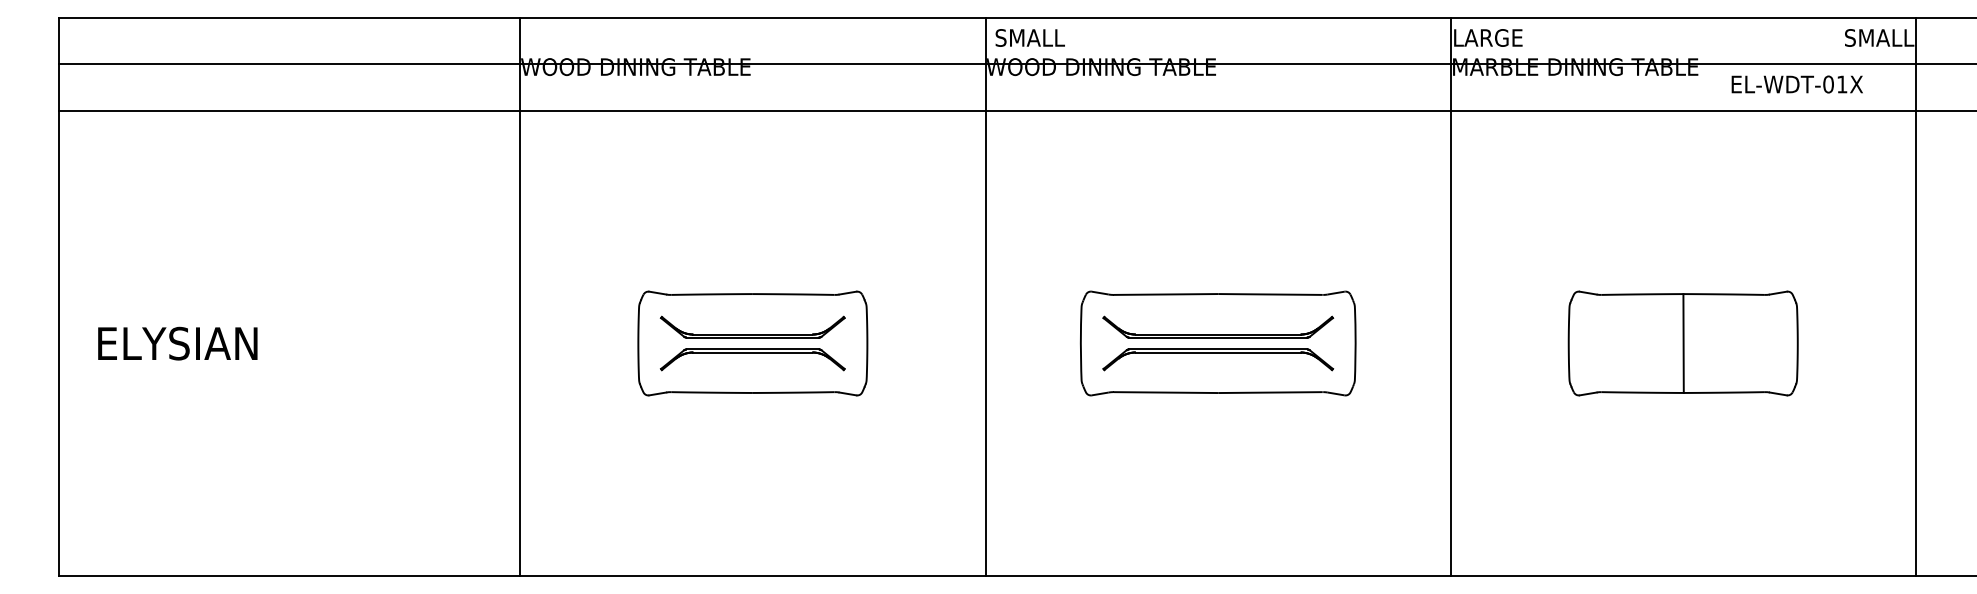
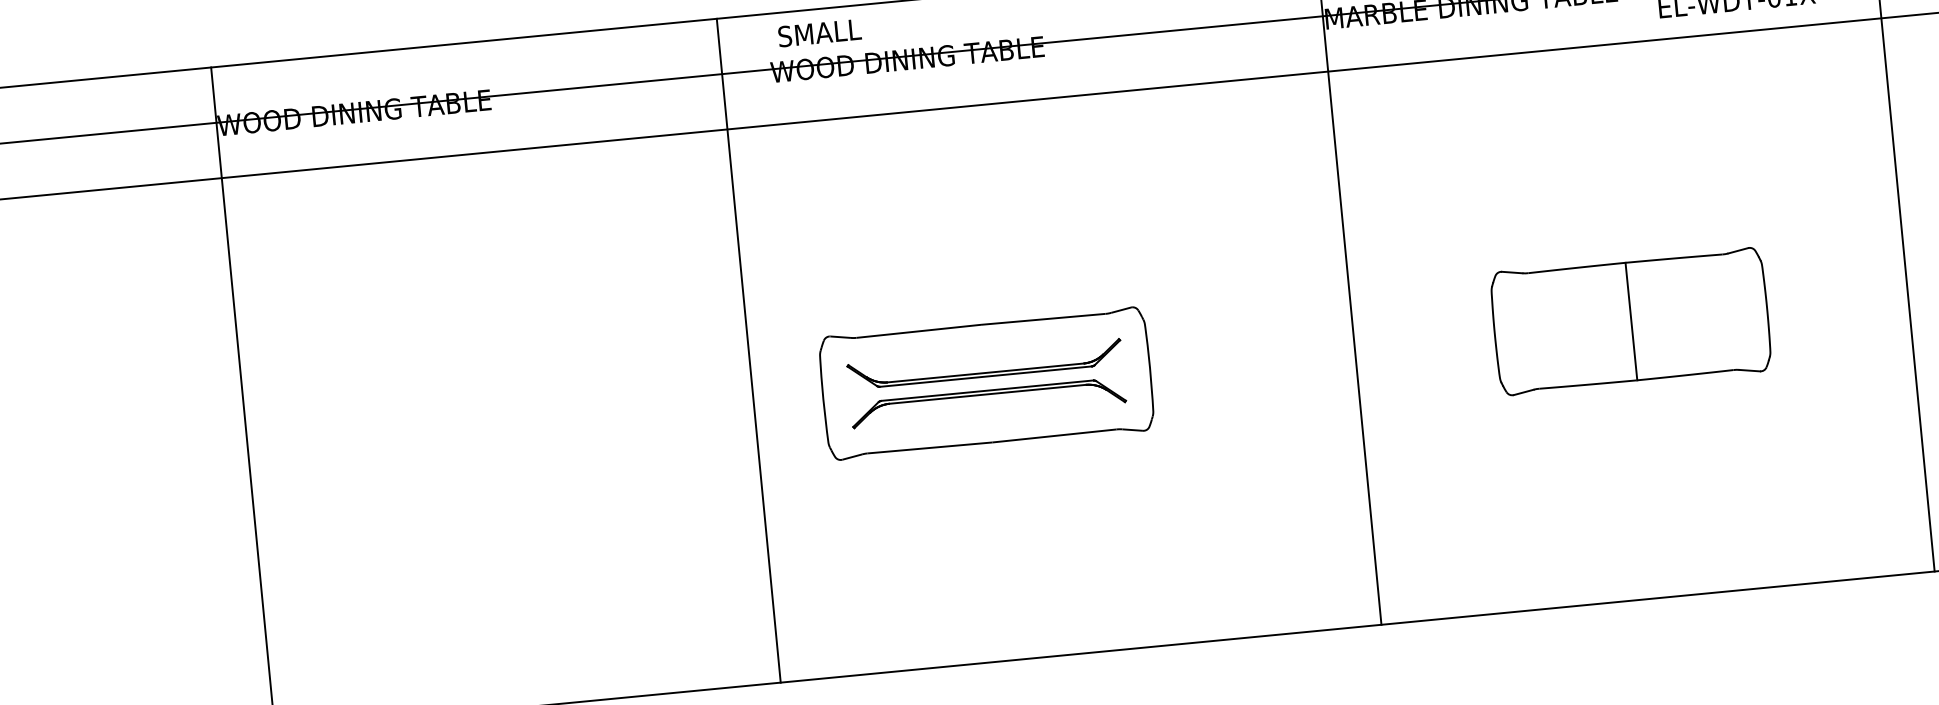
line: (985, 296) -> (748, 350), moved
part: (752, 343) -> (524, 428), removed
part: (1218, 343) -> (987, 383), moved

